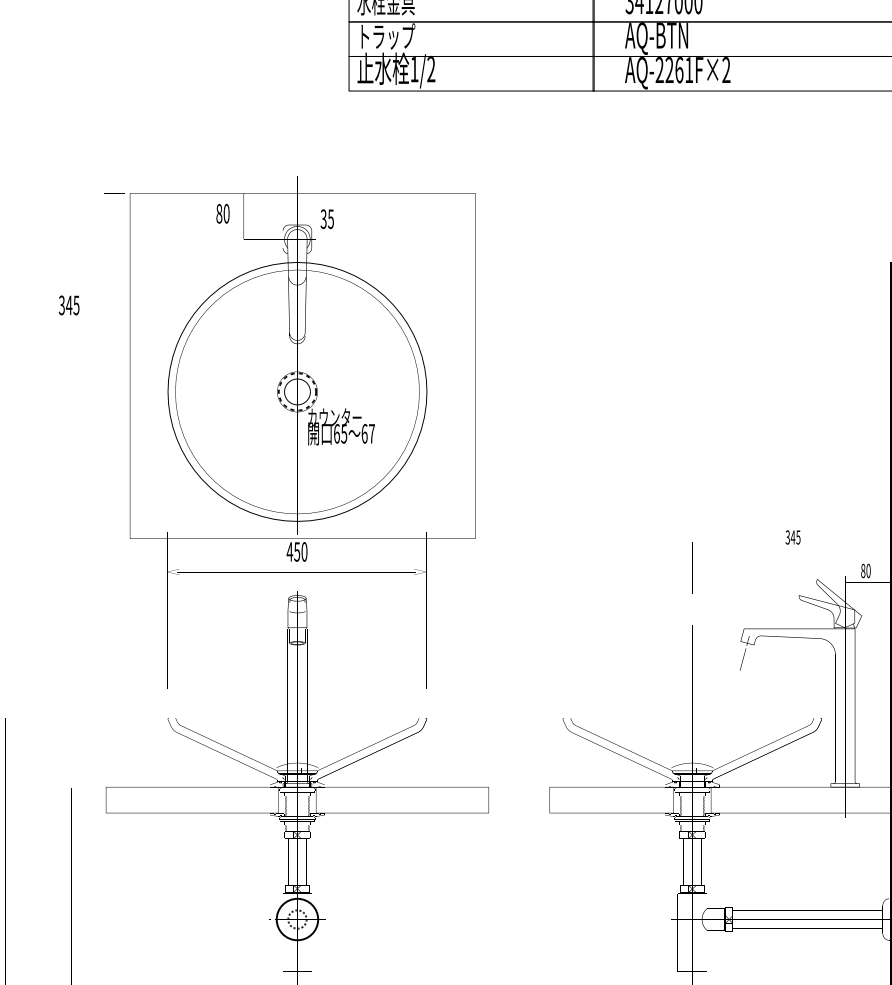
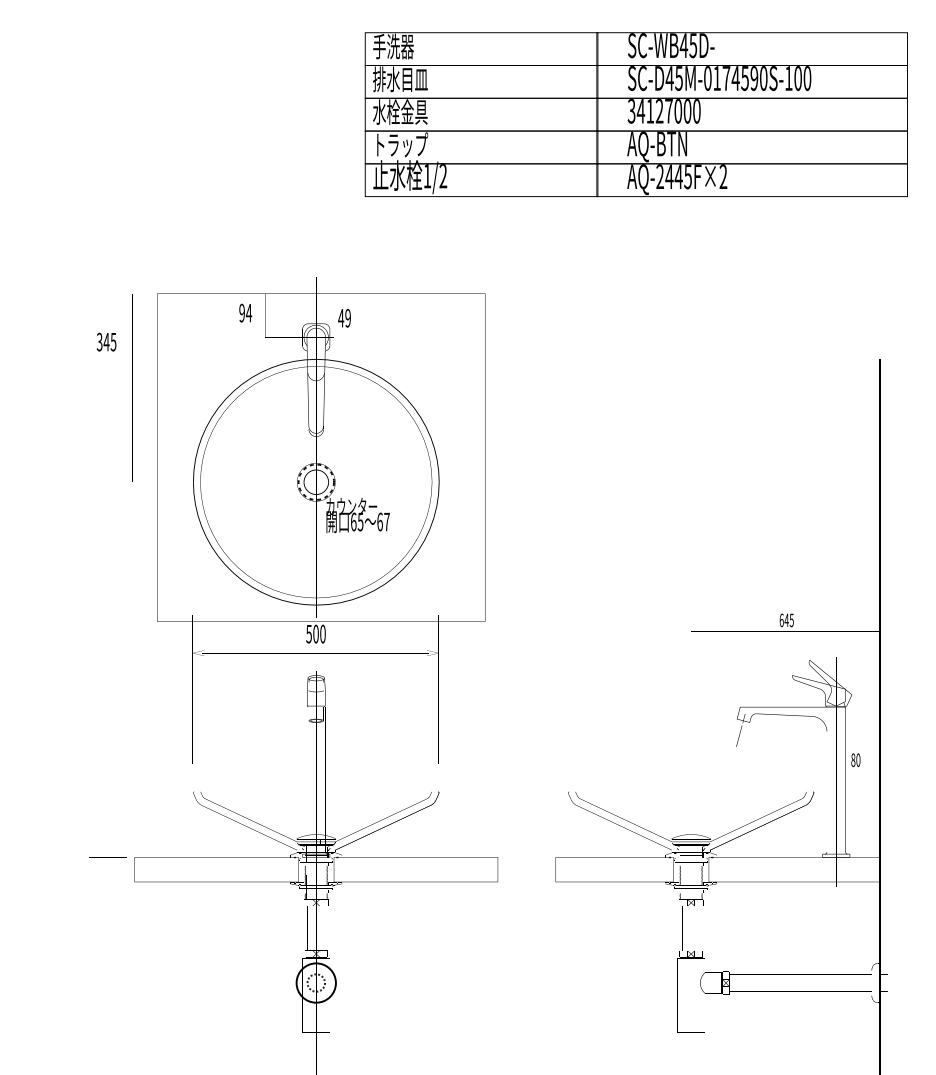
text: (679, 69) -> (678, 176), AQ-2261F×2 -> AQ-2445F×2
text: (222, 213) -> (245, 312), 80 -> 94
text: (327, 218) -> (344, 317), 35 -> 49
text: (69, 304) -> (106, 341), moved
text: (787, 537) -> (781, 620), 345 -> 645
text: (293, 551) -> (312, 633), 450 -> 500
text: (865, 570) -> (855, 759), moved

